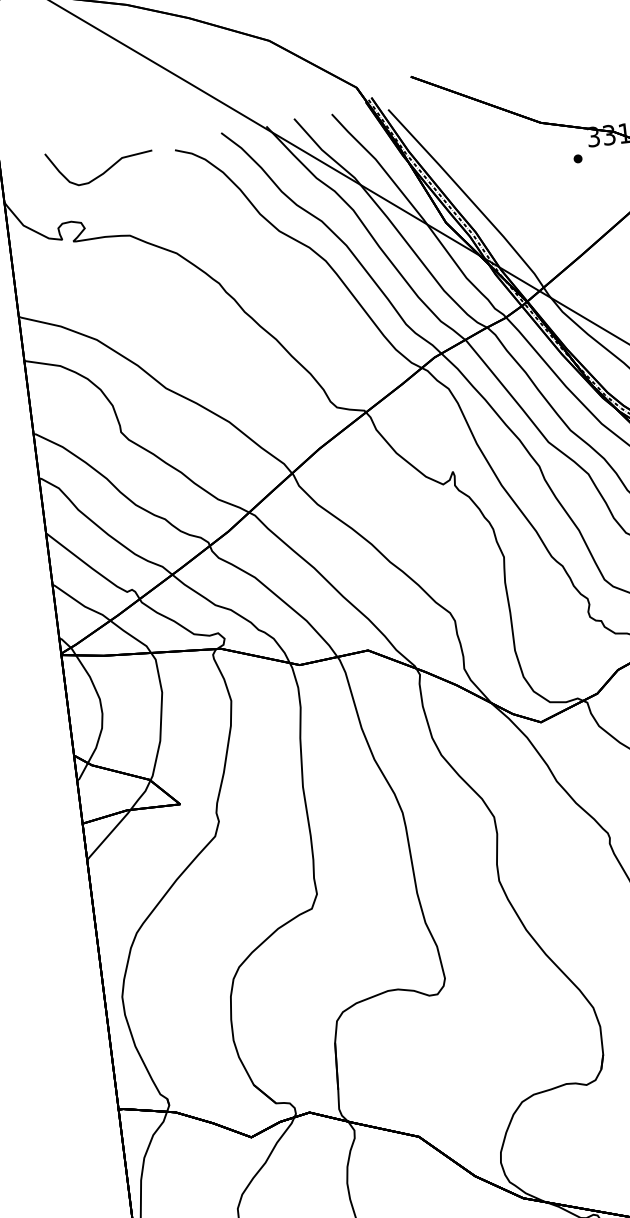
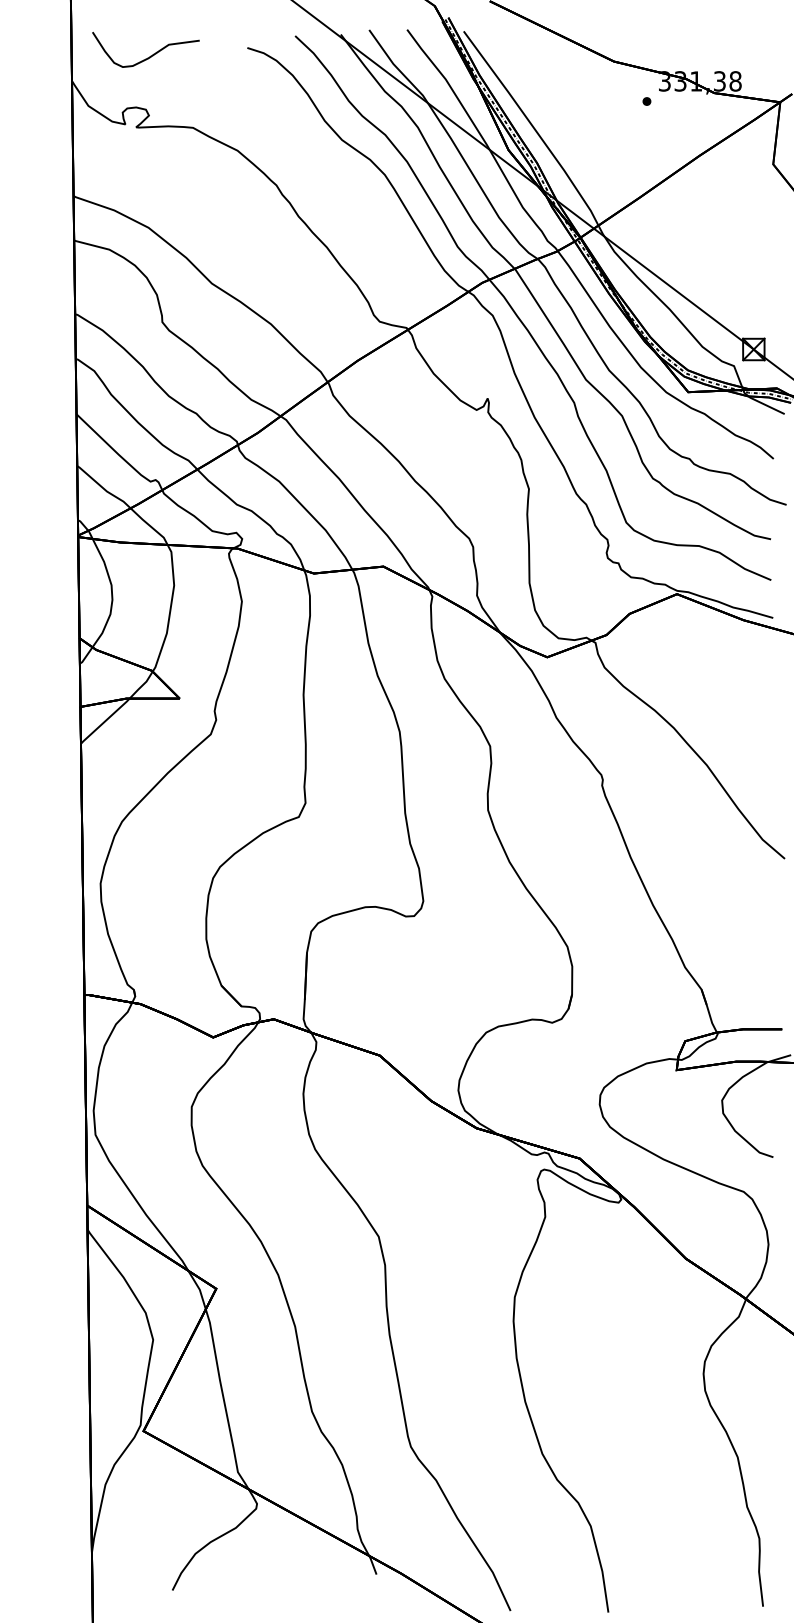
curve: (104, 170) -> (150, 55), moved

